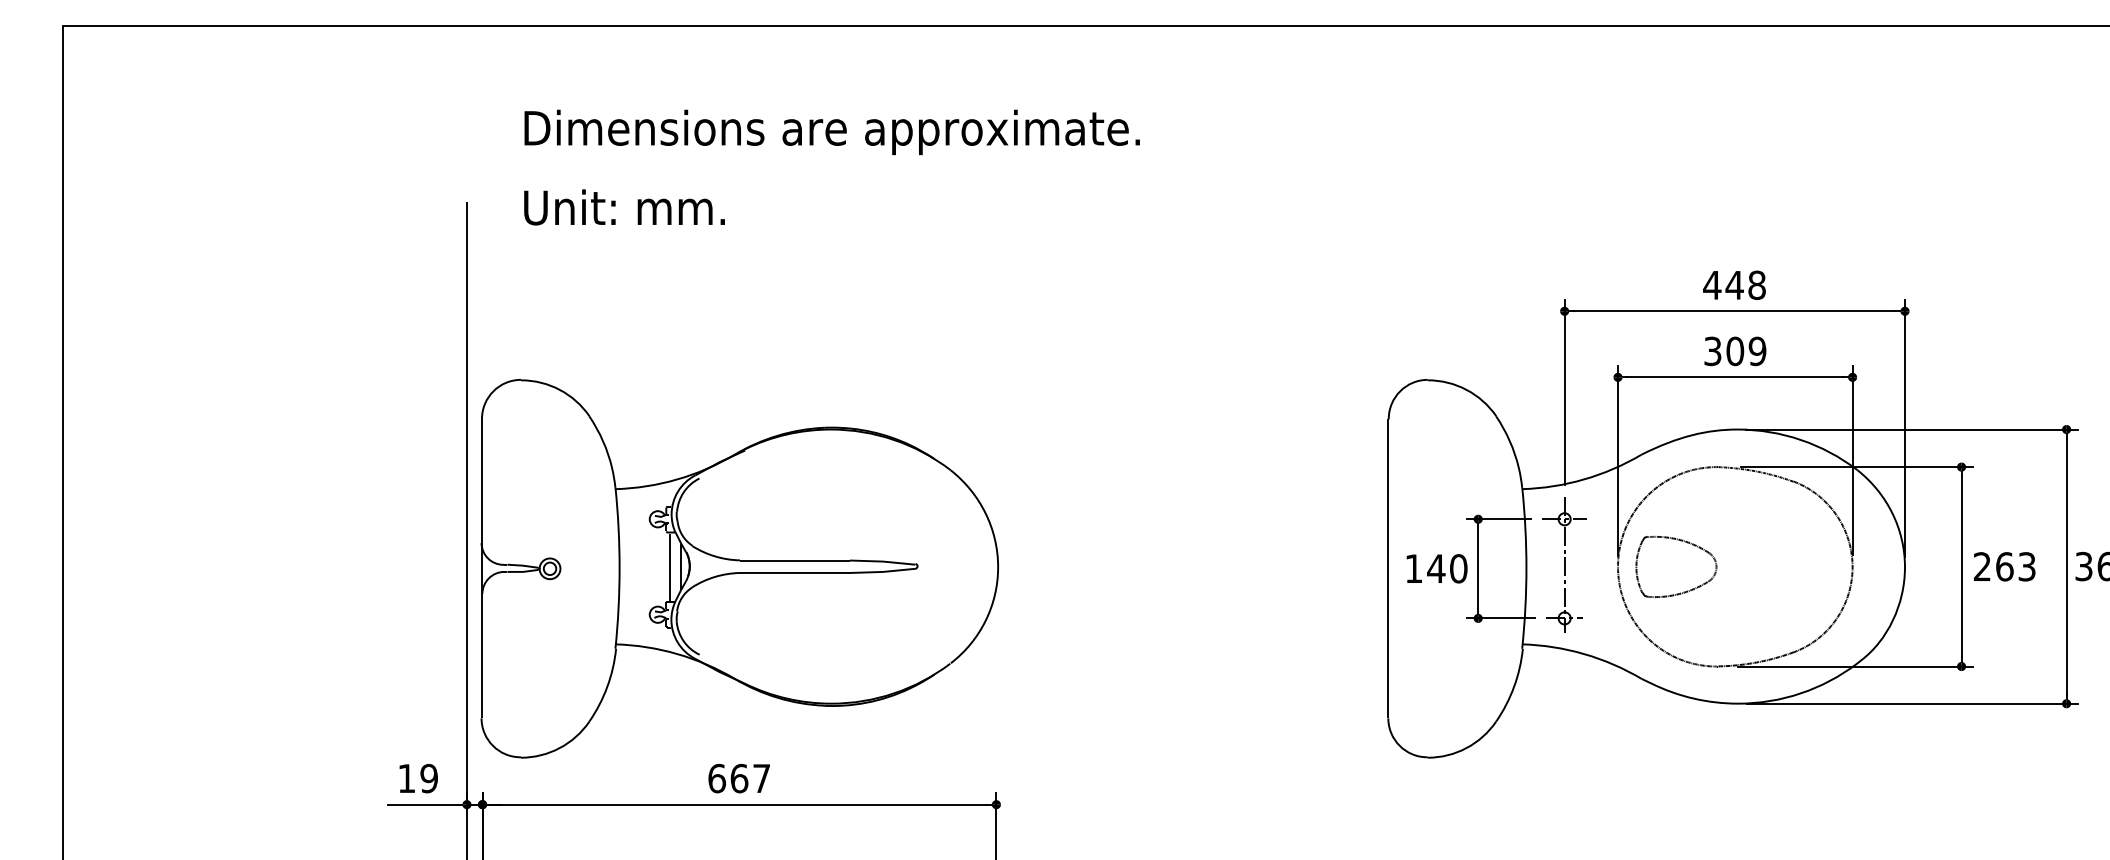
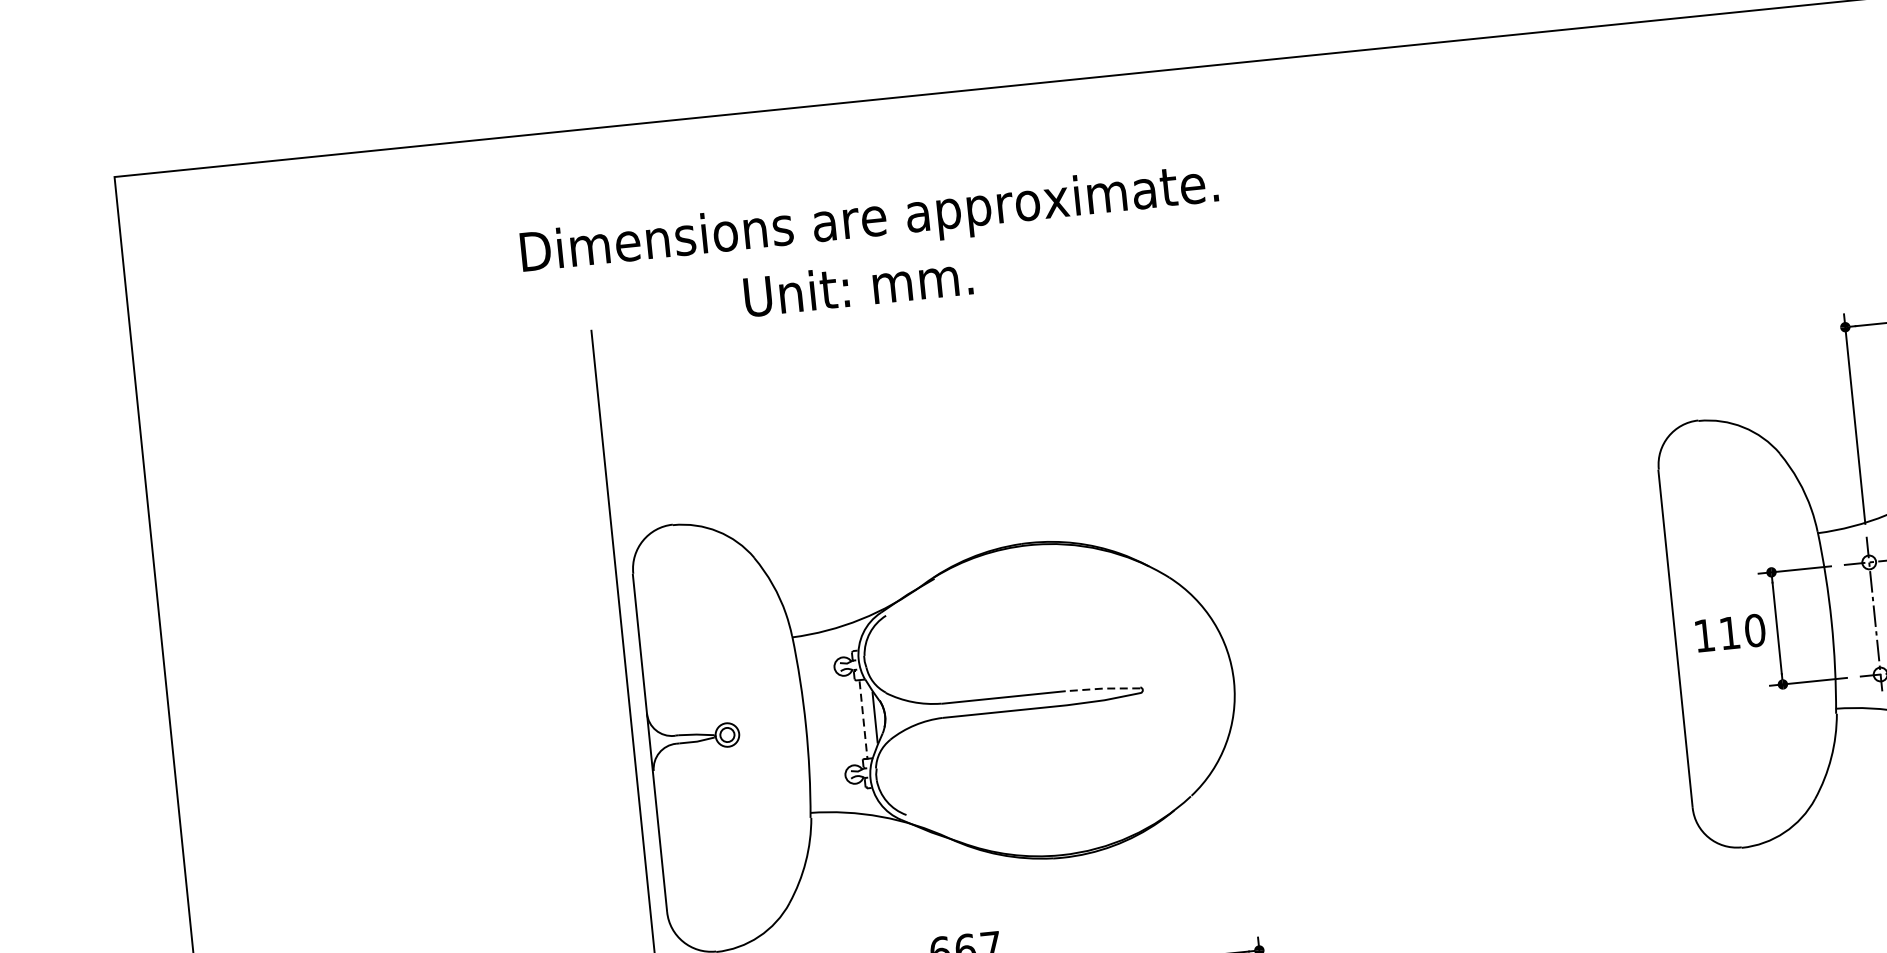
text: (831, 132) -> (868, 222), moved
text: (624, 207) -> (858, 286), moved
line: (883, 561) -> (1103, 688), solid -> dashed
line: (670, 568) -> (863, 720), solid -> dashed
text: (1436, 568) -> (1729, 632), 140 -> 110

